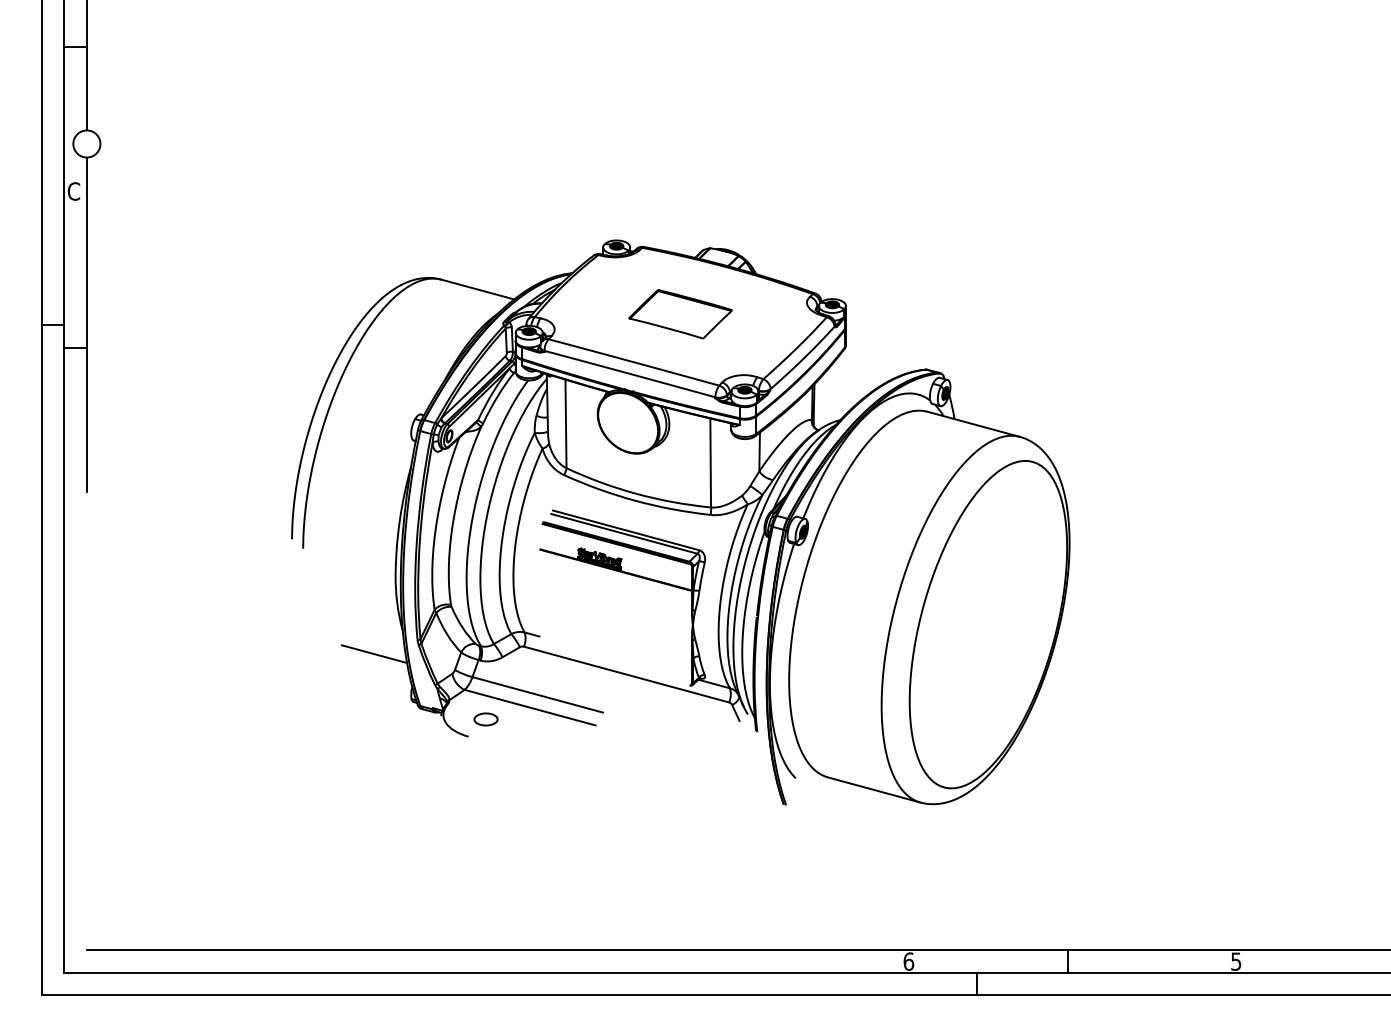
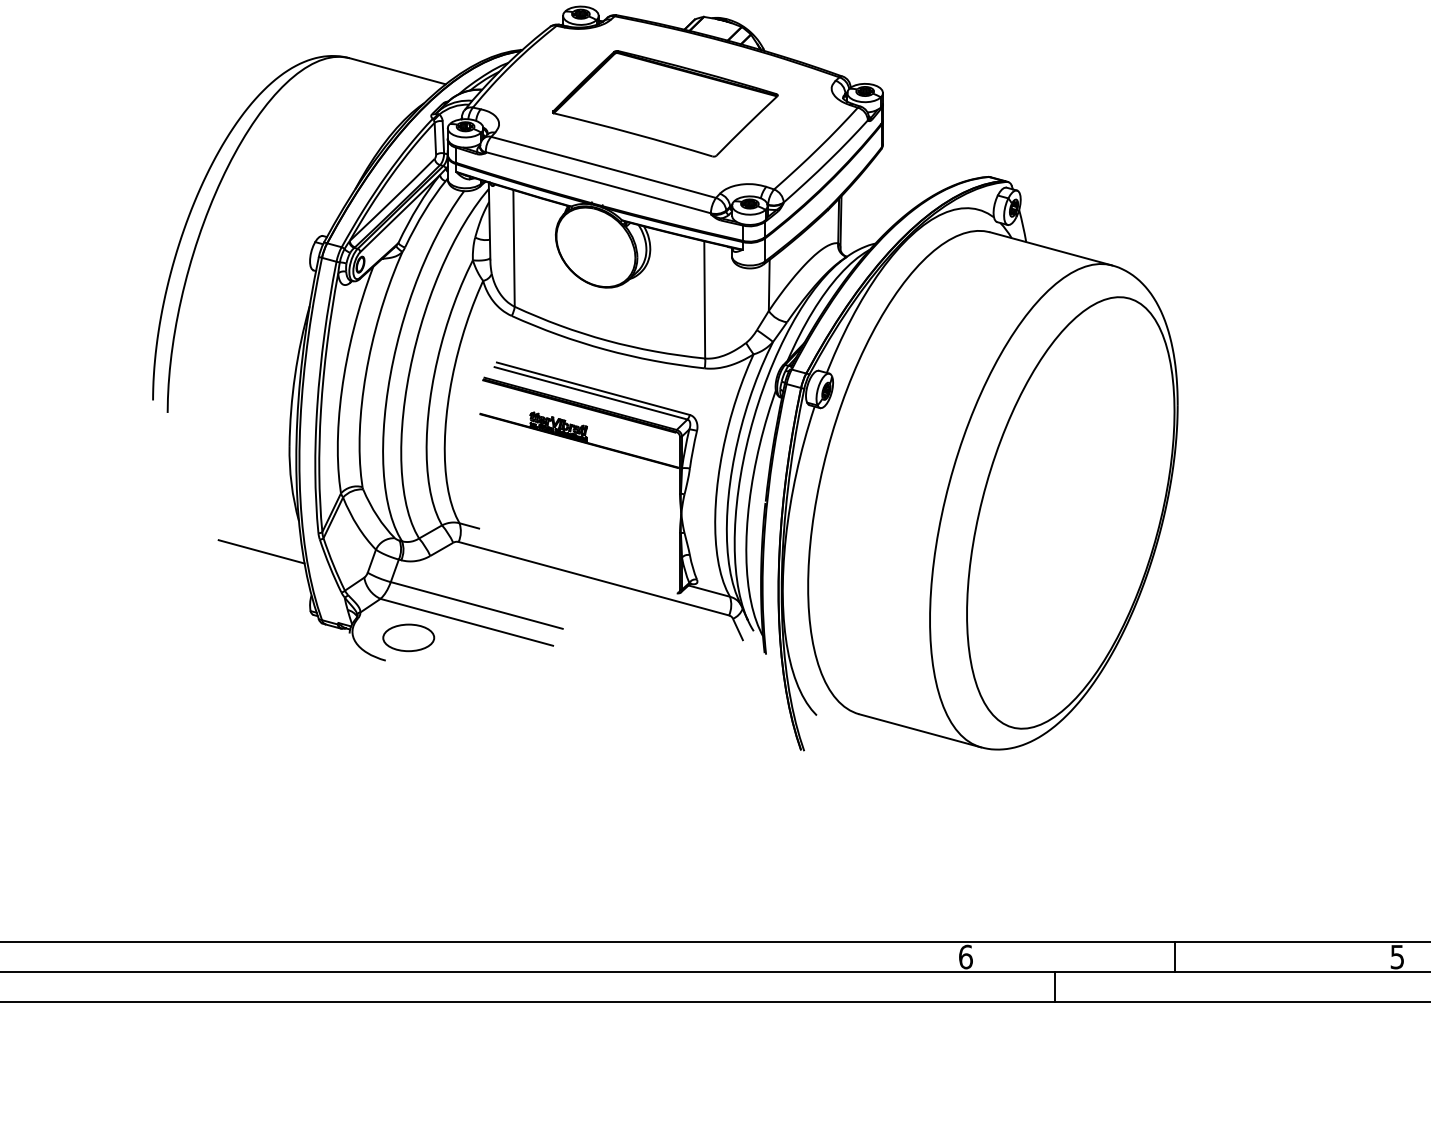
part: (680, 314) -> (664, 104), size x1.67
part: (485, 719) -> (407, 637), size x1.67

